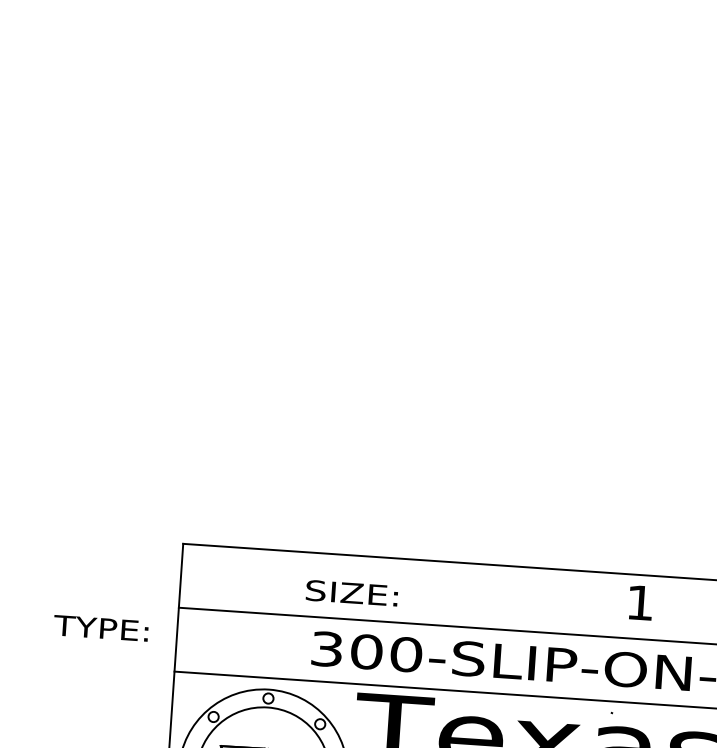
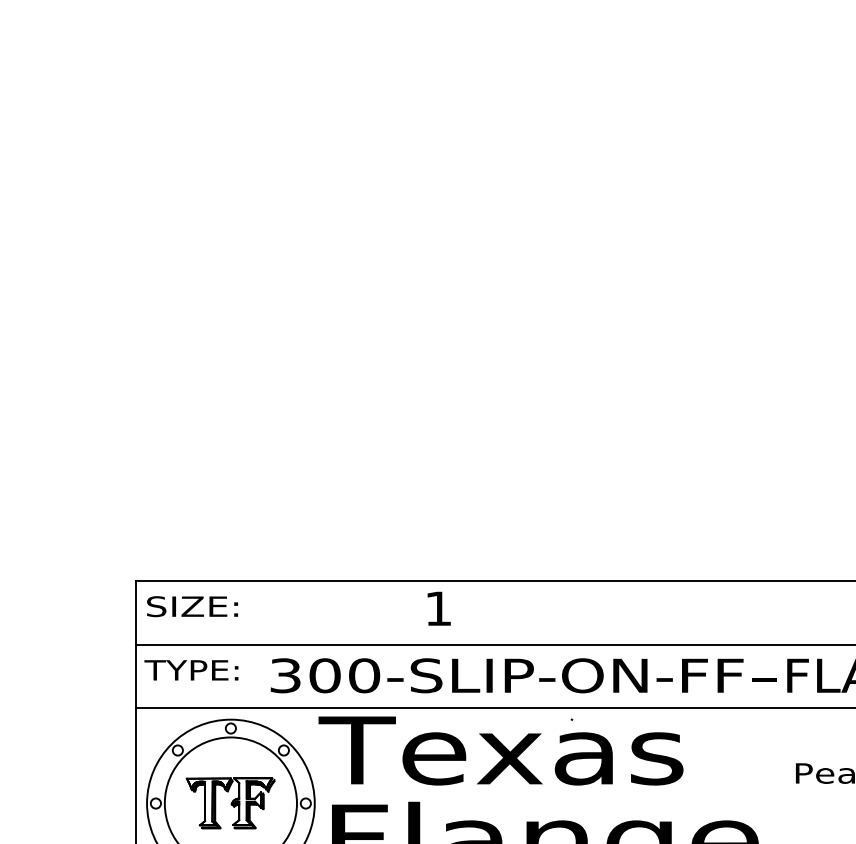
text: (351, 593) -> (192, 606), moved
text: (640, 602) -> (438, 608), moved
text: (101, 628) -> (191, 670), moved

